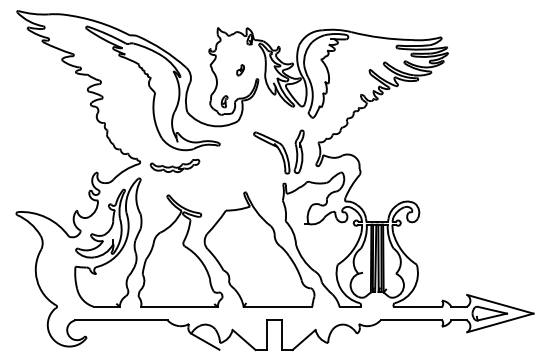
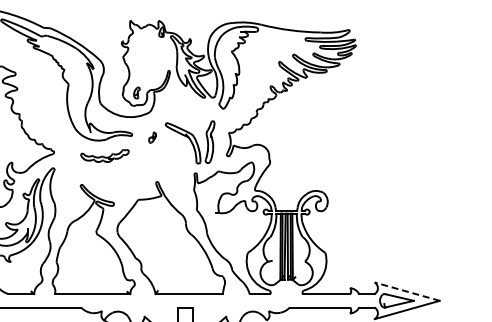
part: (240, 70) -> (152, 137), moved
part: (174, 165) -> (104, 155), moved
line: (499, 304) -> (406, 291), solid -> dashed

